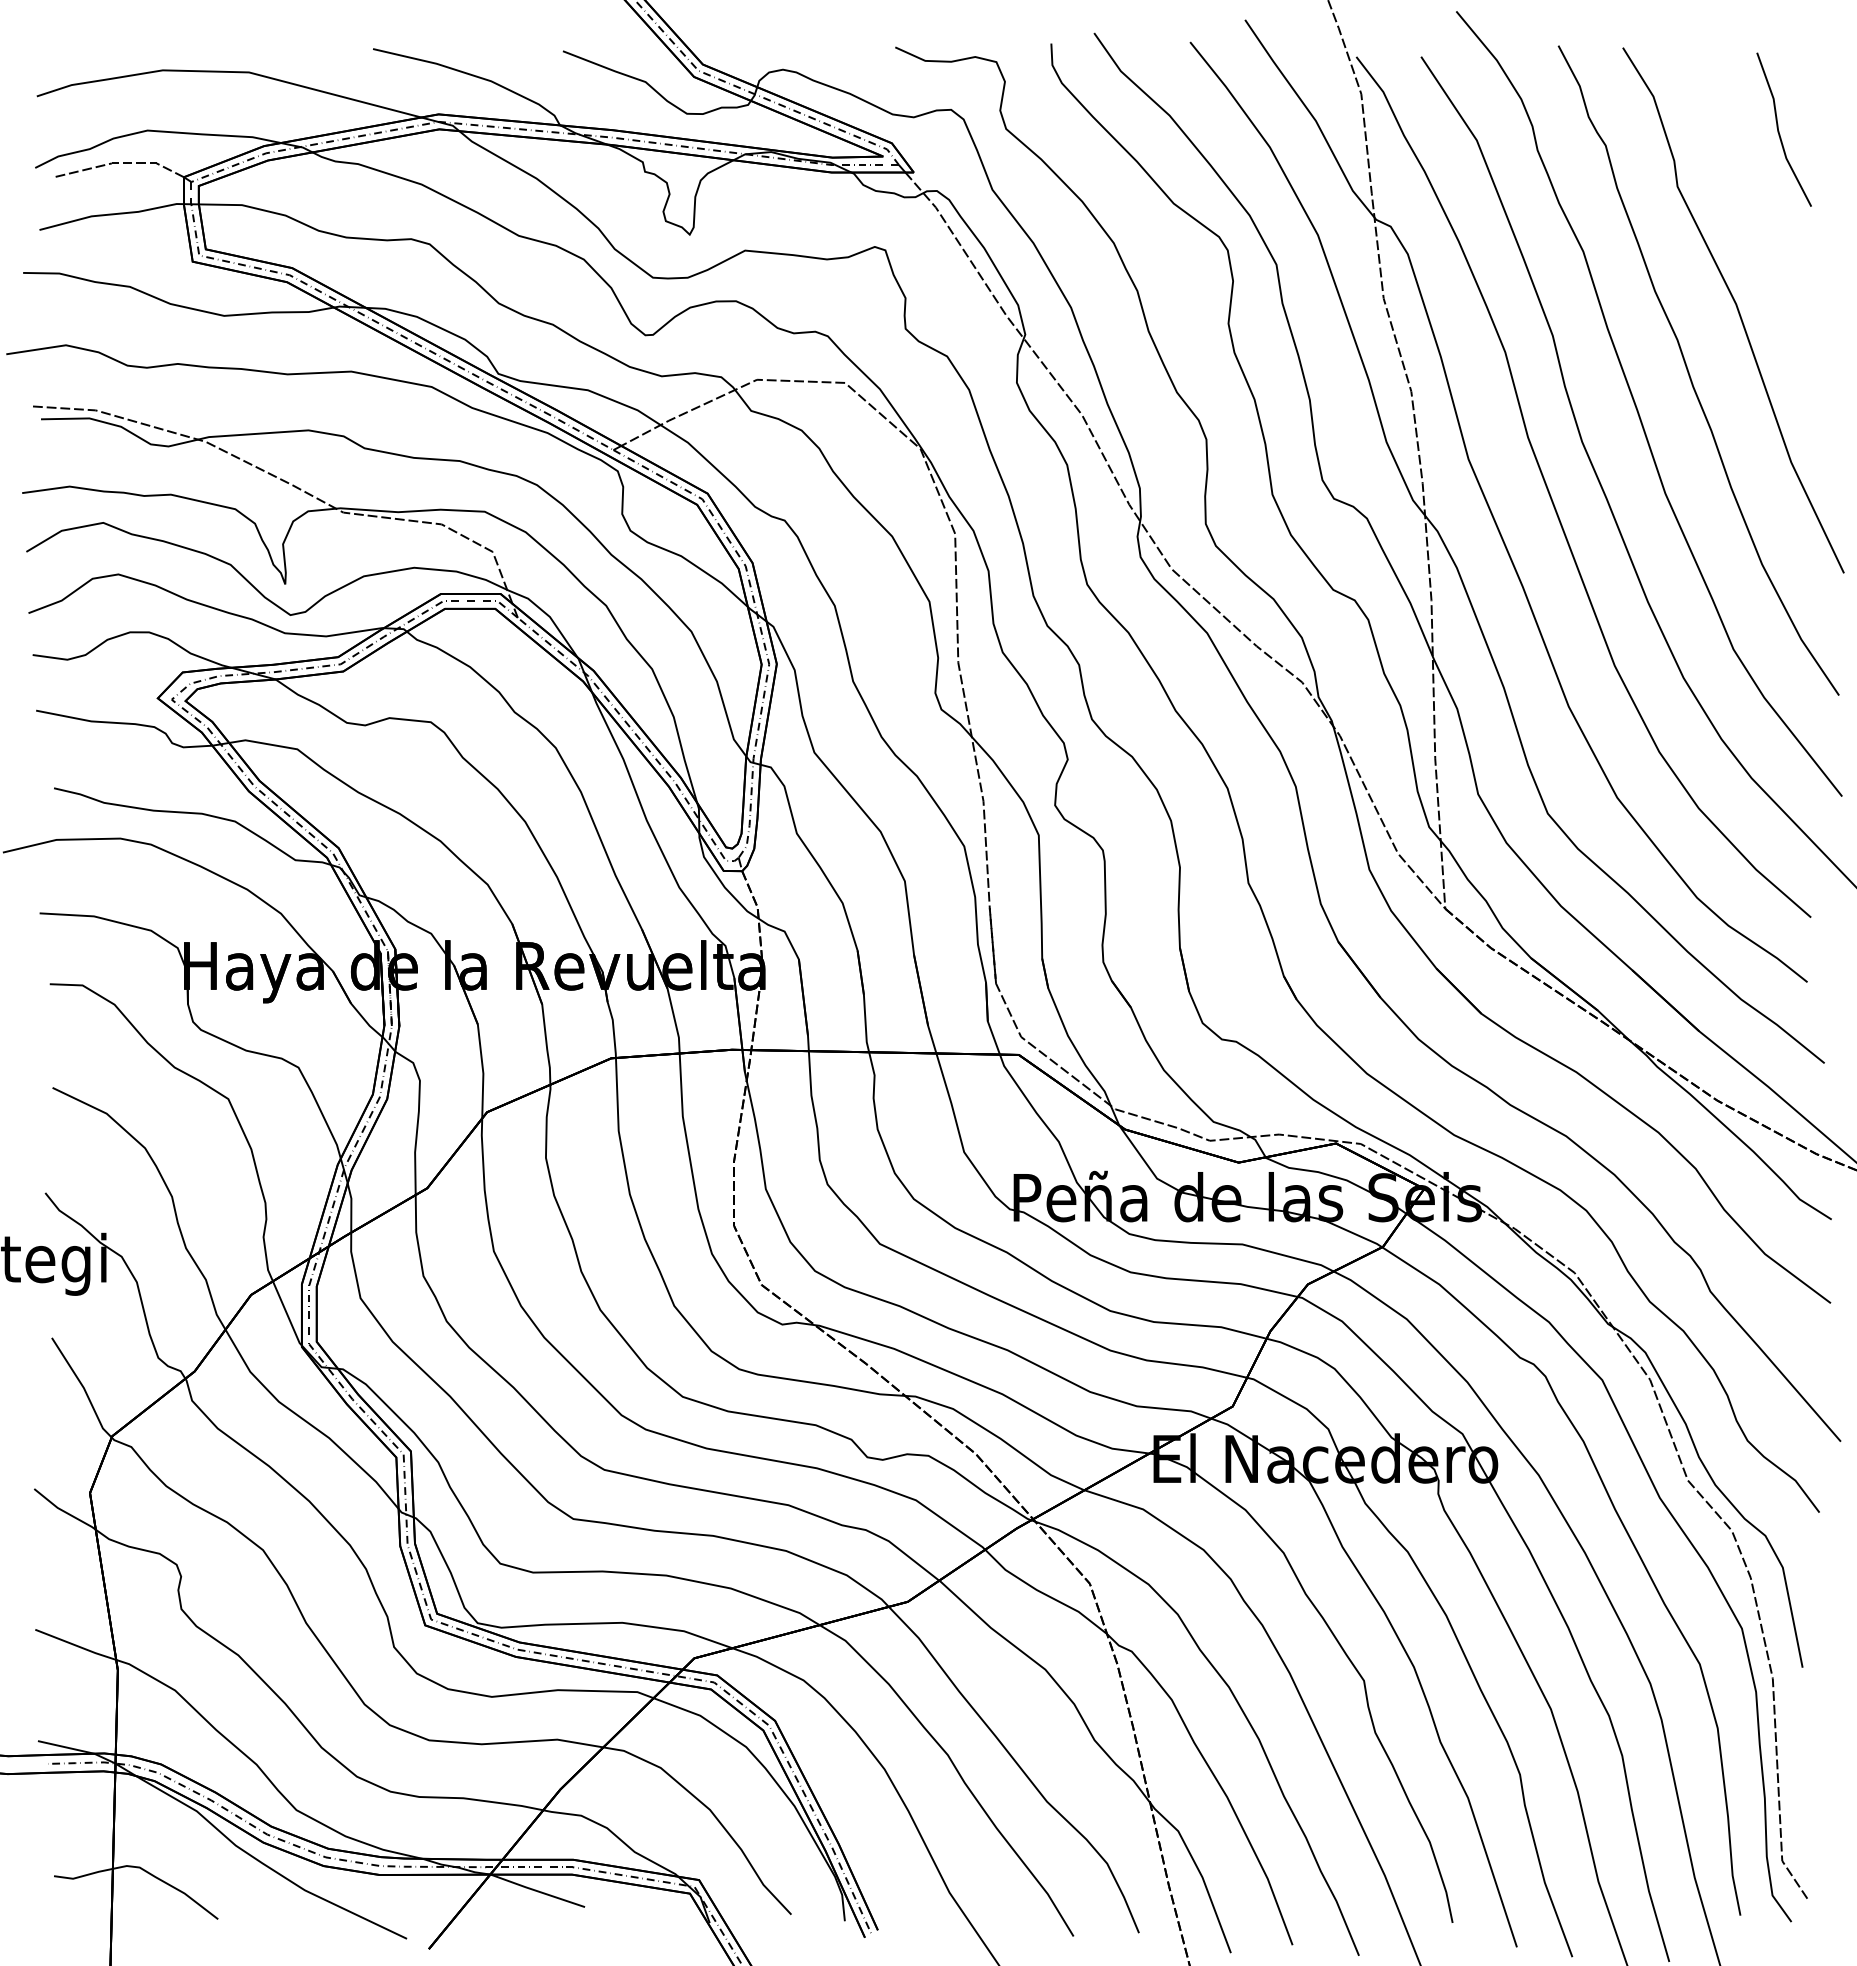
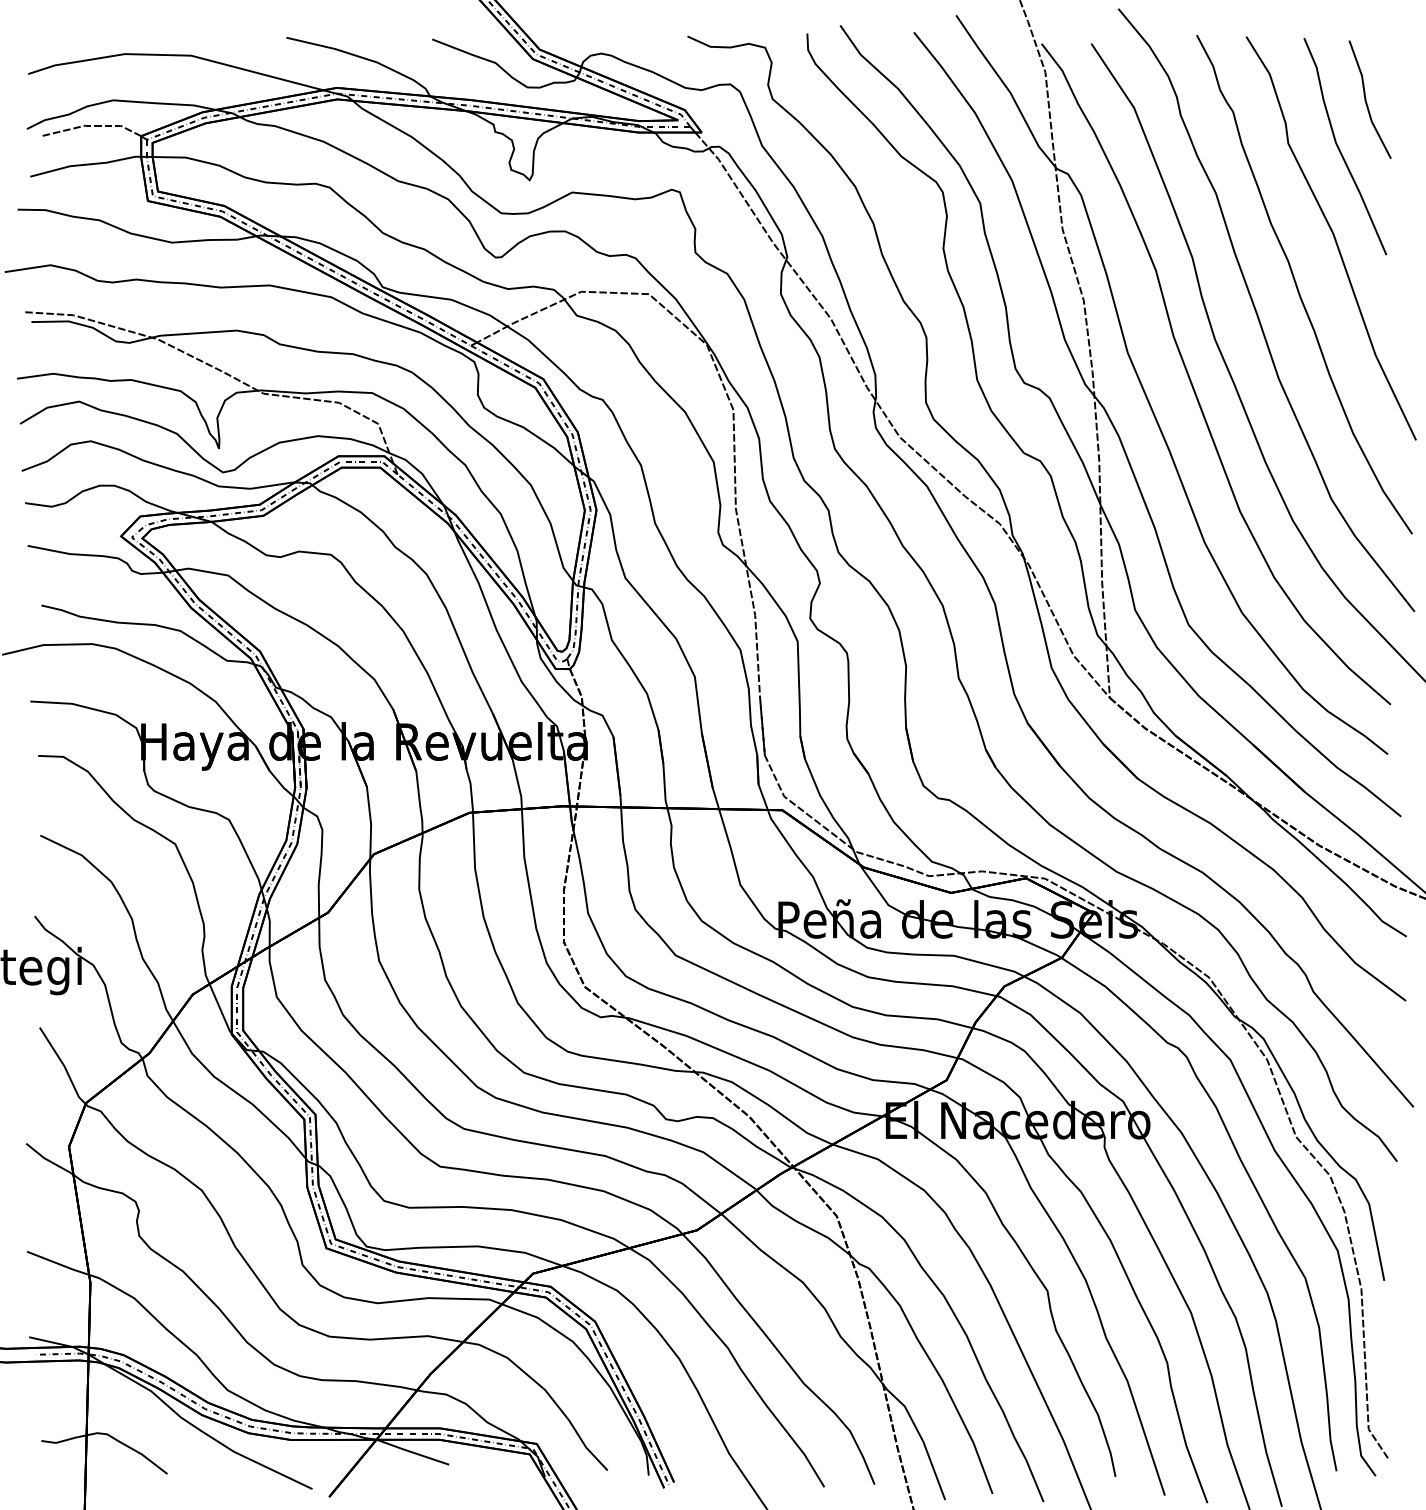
curve: (1744, 193) -> (1339, 148), added

